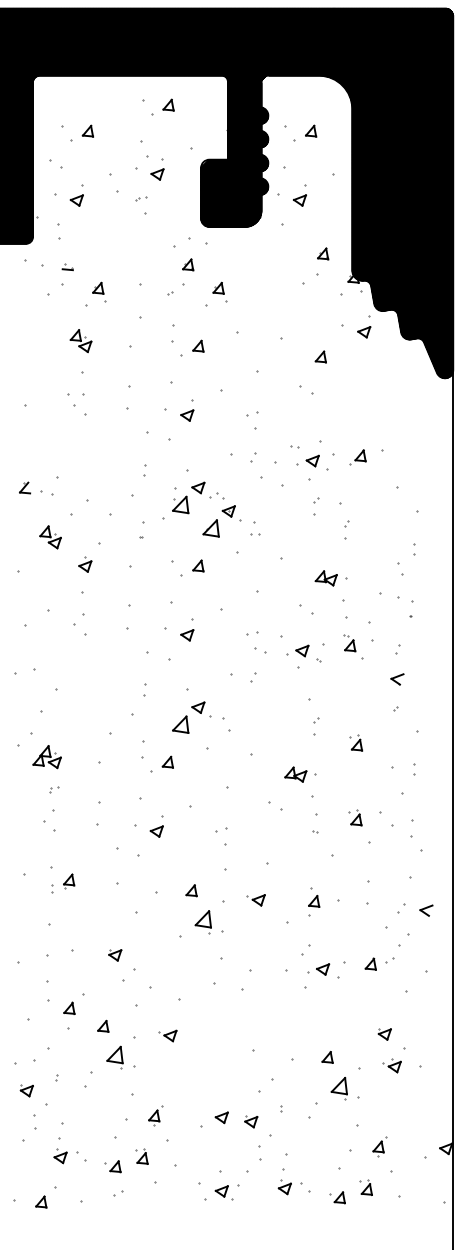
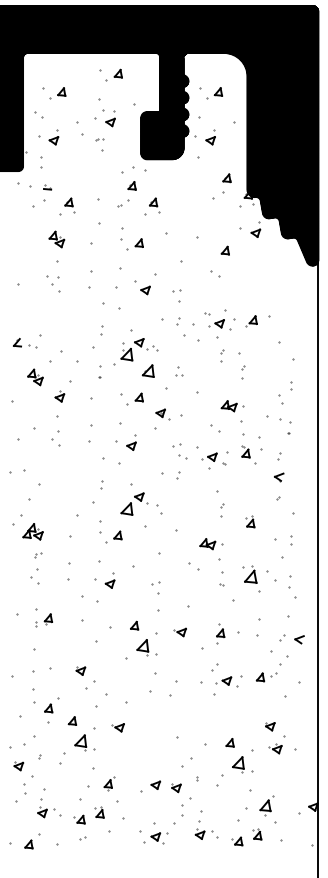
part: (187, 415) -> (145, 290), moved
part: (231, 513) -> (162, 414), moved
part: (355, 817) -> (249, 574), size x1.6
part: (379, 1146) -> (266, 805), size x1.4

